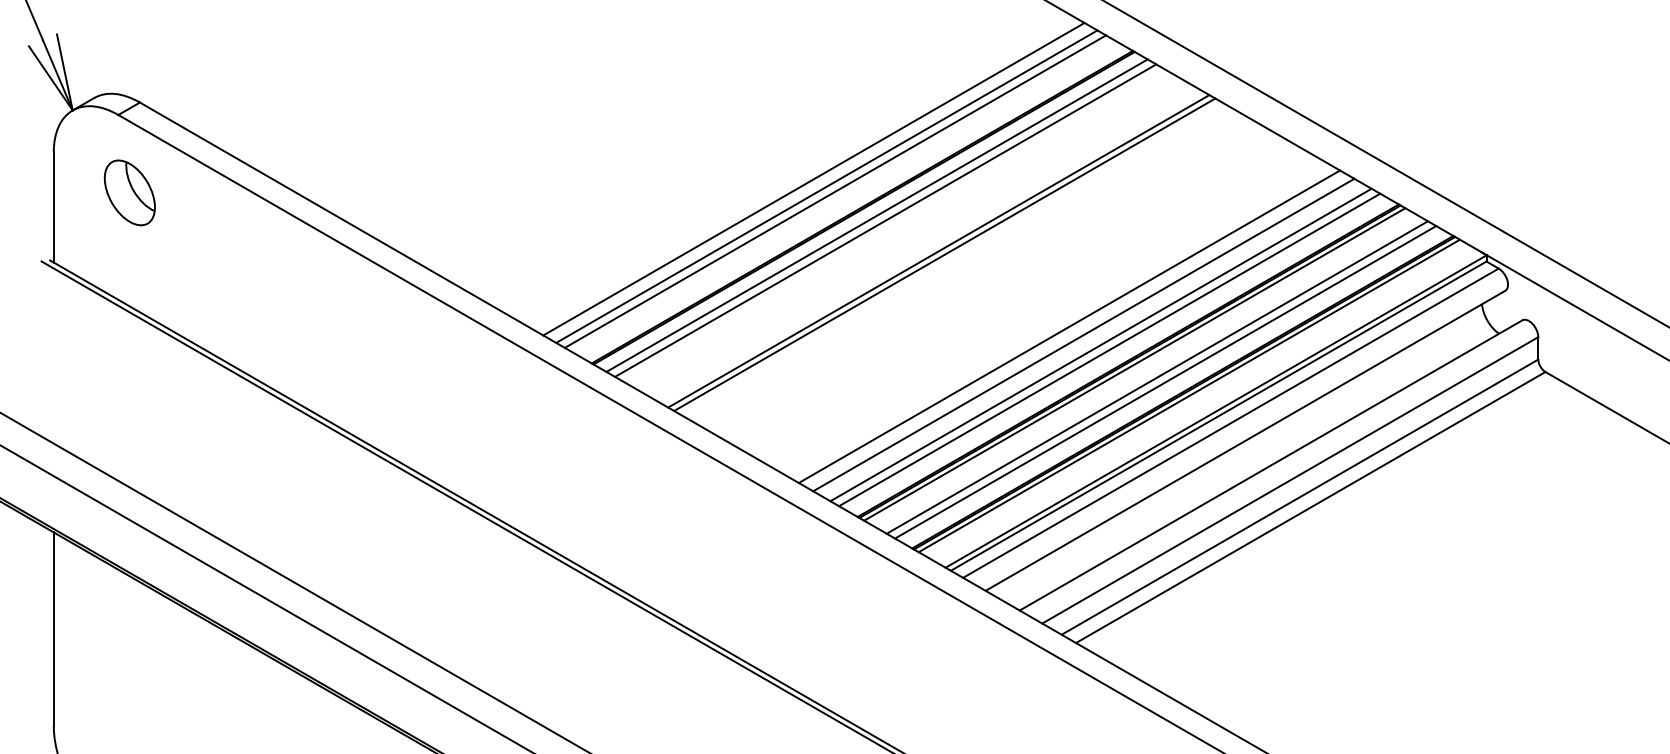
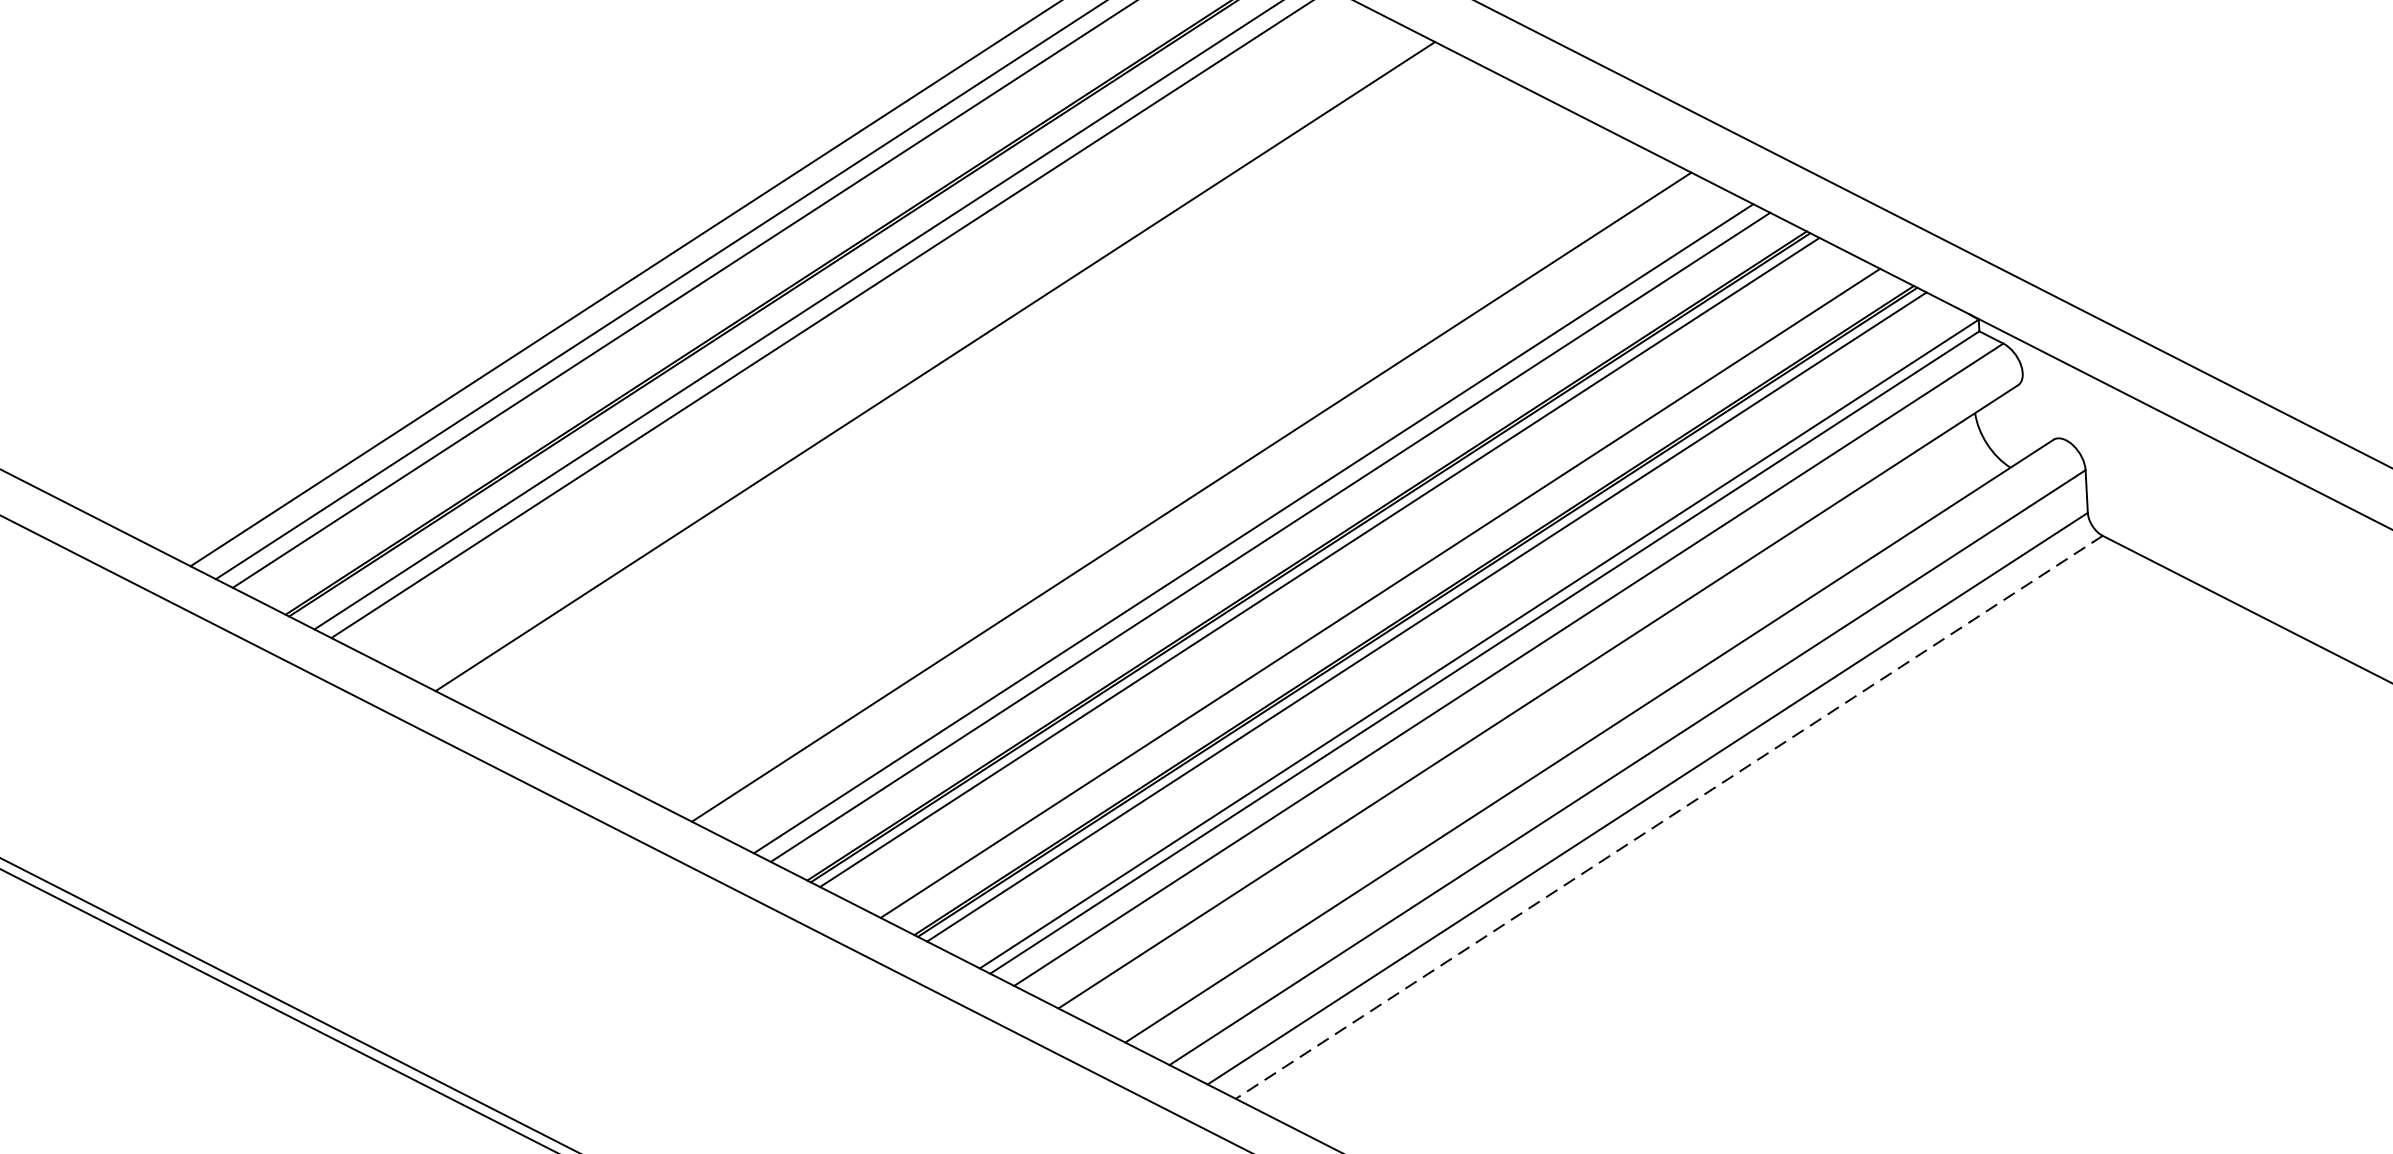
line: (944, 254) -> (946, 372), removed
line: (1083, 334) -> (1219, 510), removed
line: (1156, 377) -> (1362, 585), removed
line: (1310, 507) -> (1668, 817), solid -> dashed

